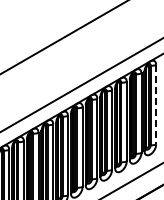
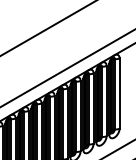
line: (156, 104) -> (119, 93), dashed -> solid

